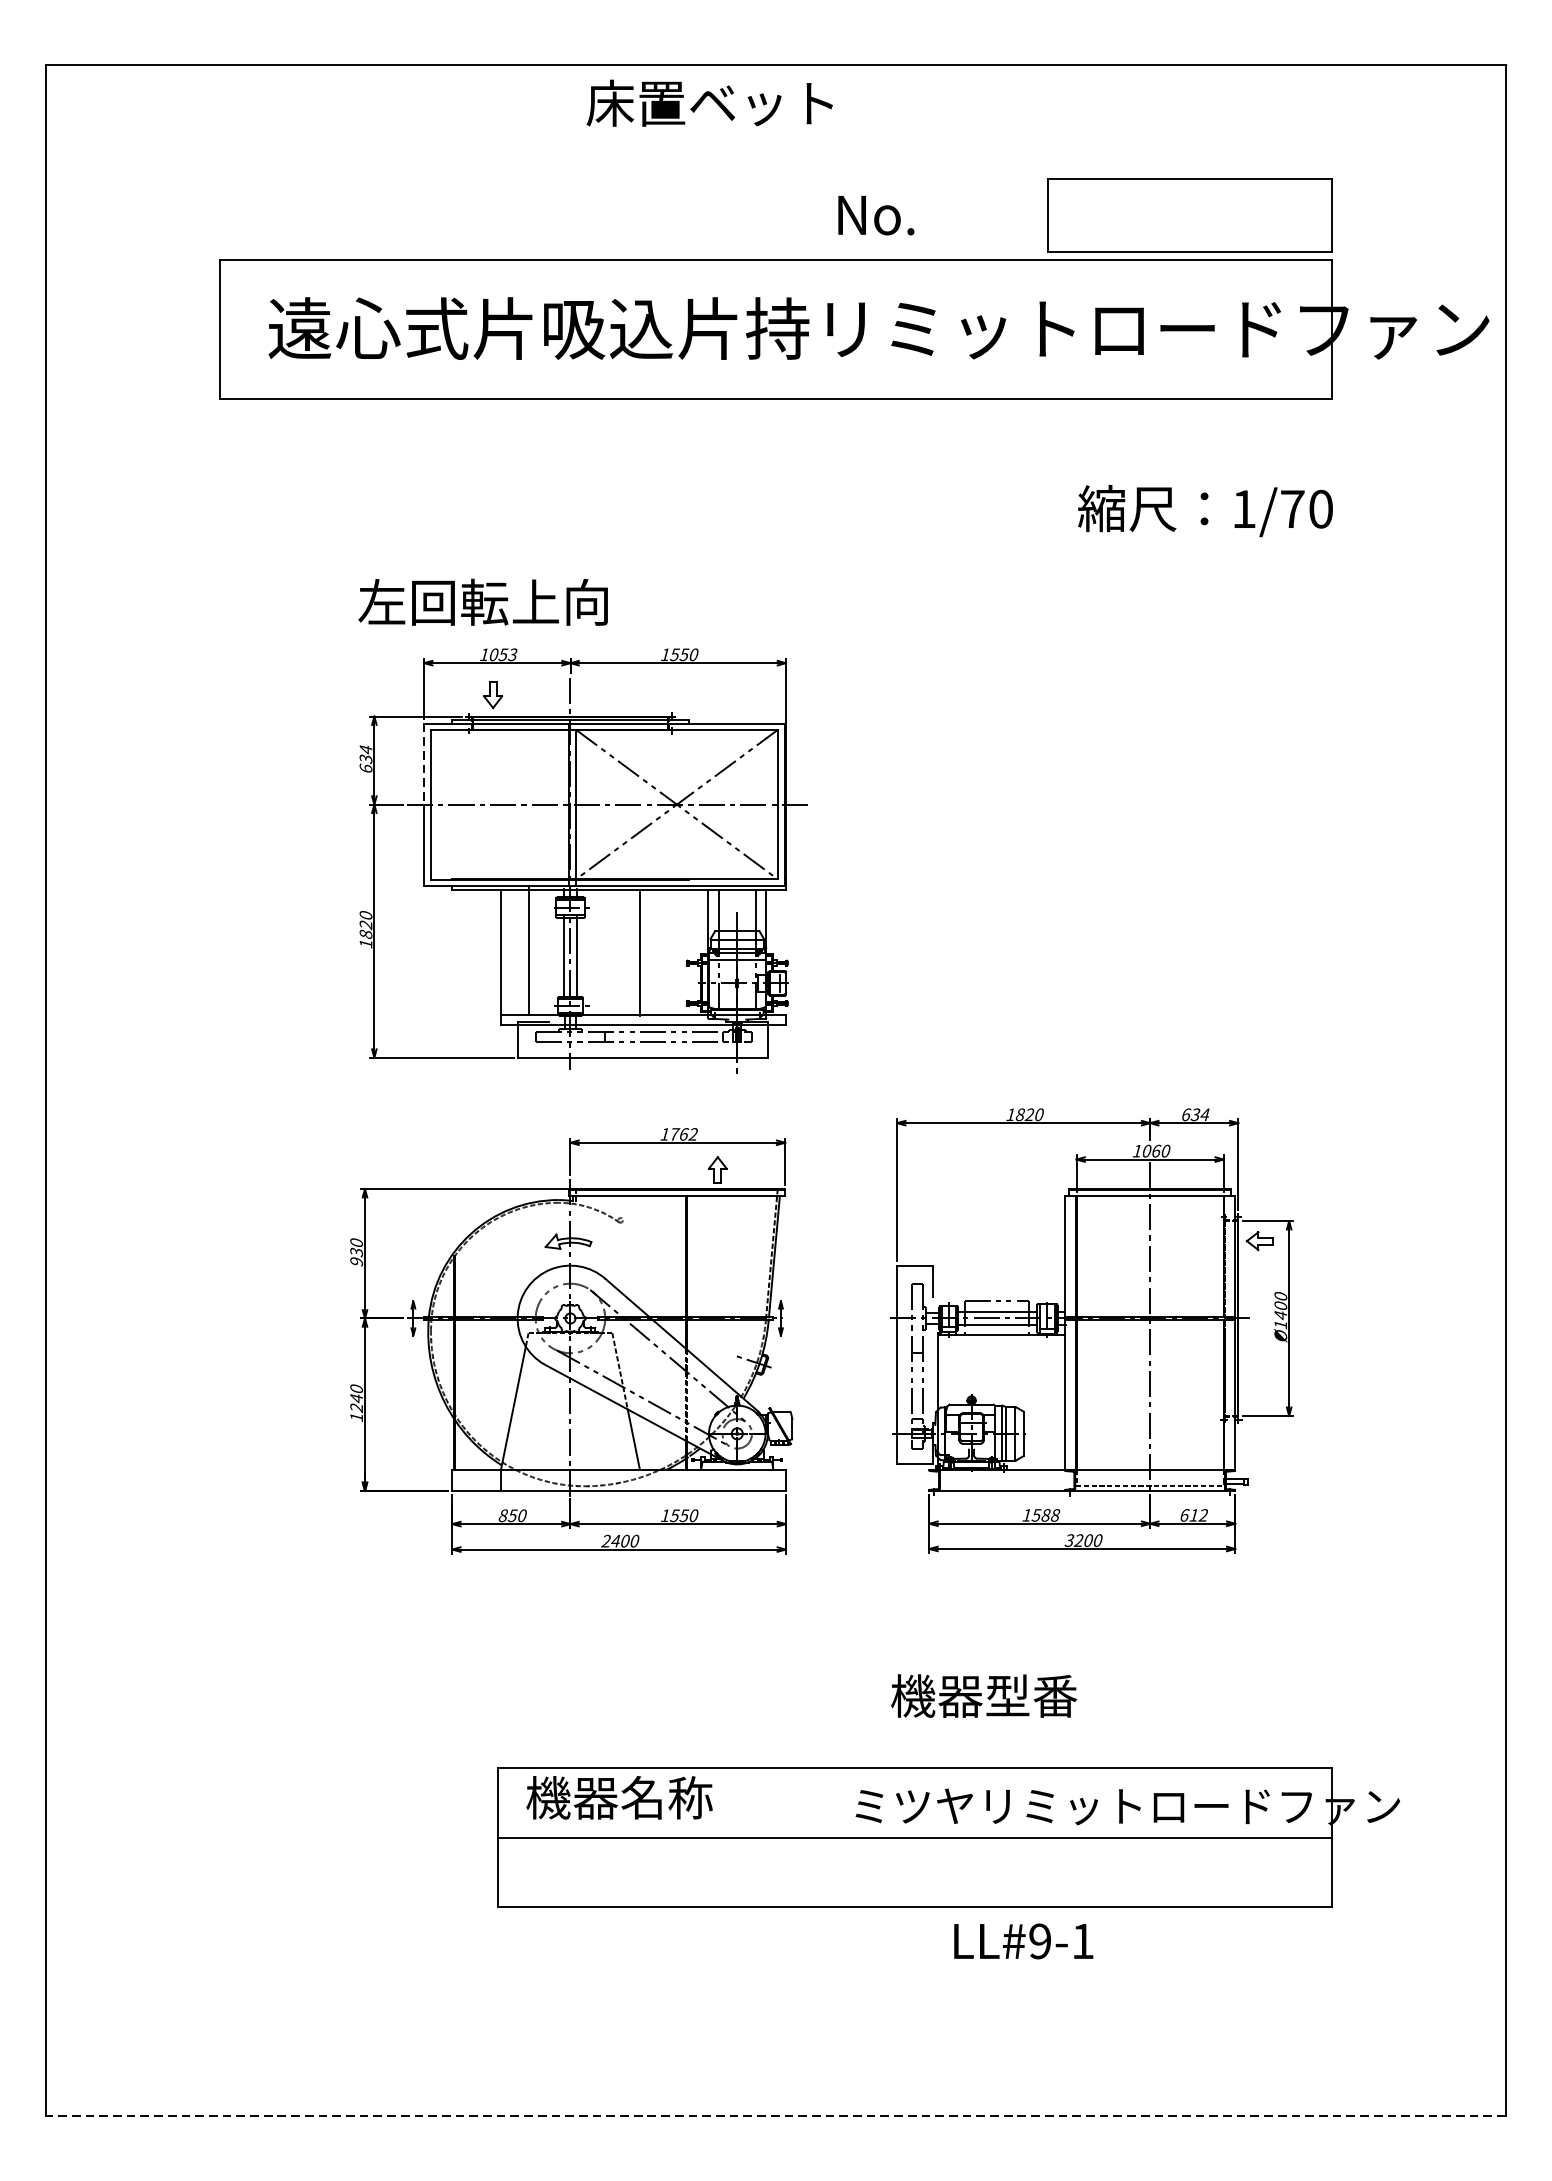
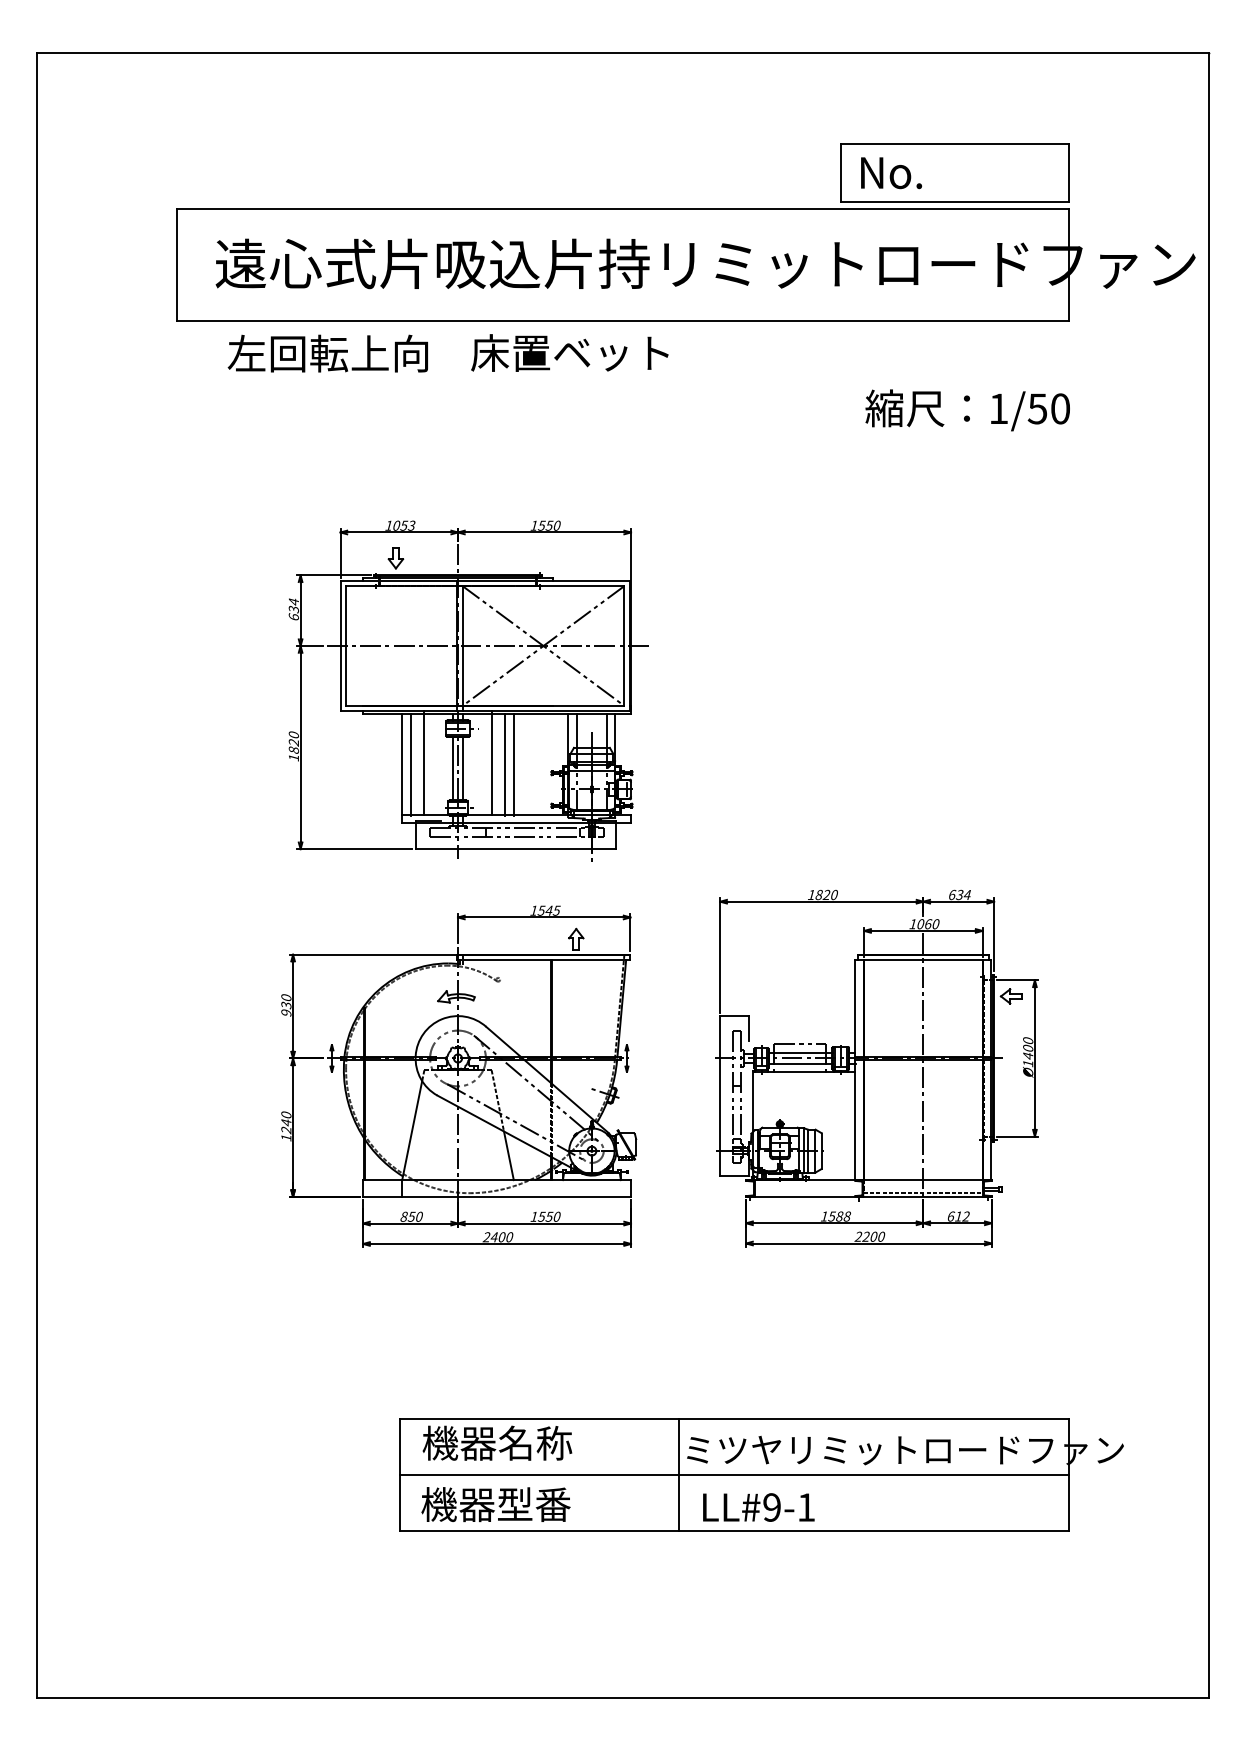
text: (709, 102) -> (569, 352), moved
text: (876, 215) -> (891, 173), moved
text: (1292, 508) -> (1037, 408), 1/70 -> 1/50
text: (482, 602) -> (327, 353), moved
line: (424, 764) -> (340, 613), dashed -> solid
line: (612, 950) -> (491, 763), added
line: (511, 952) -> (410, 764), added
line: (629, 952) -> (505, 764), added
text: (683, 1134) -> (548, 910), 1762 -> 1545
text: (1069, 1541) -> (858, 1237), 3200 -> 2200
text: (983, 1695) -> (495, 1504), moved
line: (845, 1837) -> (678, 1475), added
text: (1023, 1941) -> (758, 1507), moved
line: (776, 2115) -> (623, 1698), dashed -> solid

